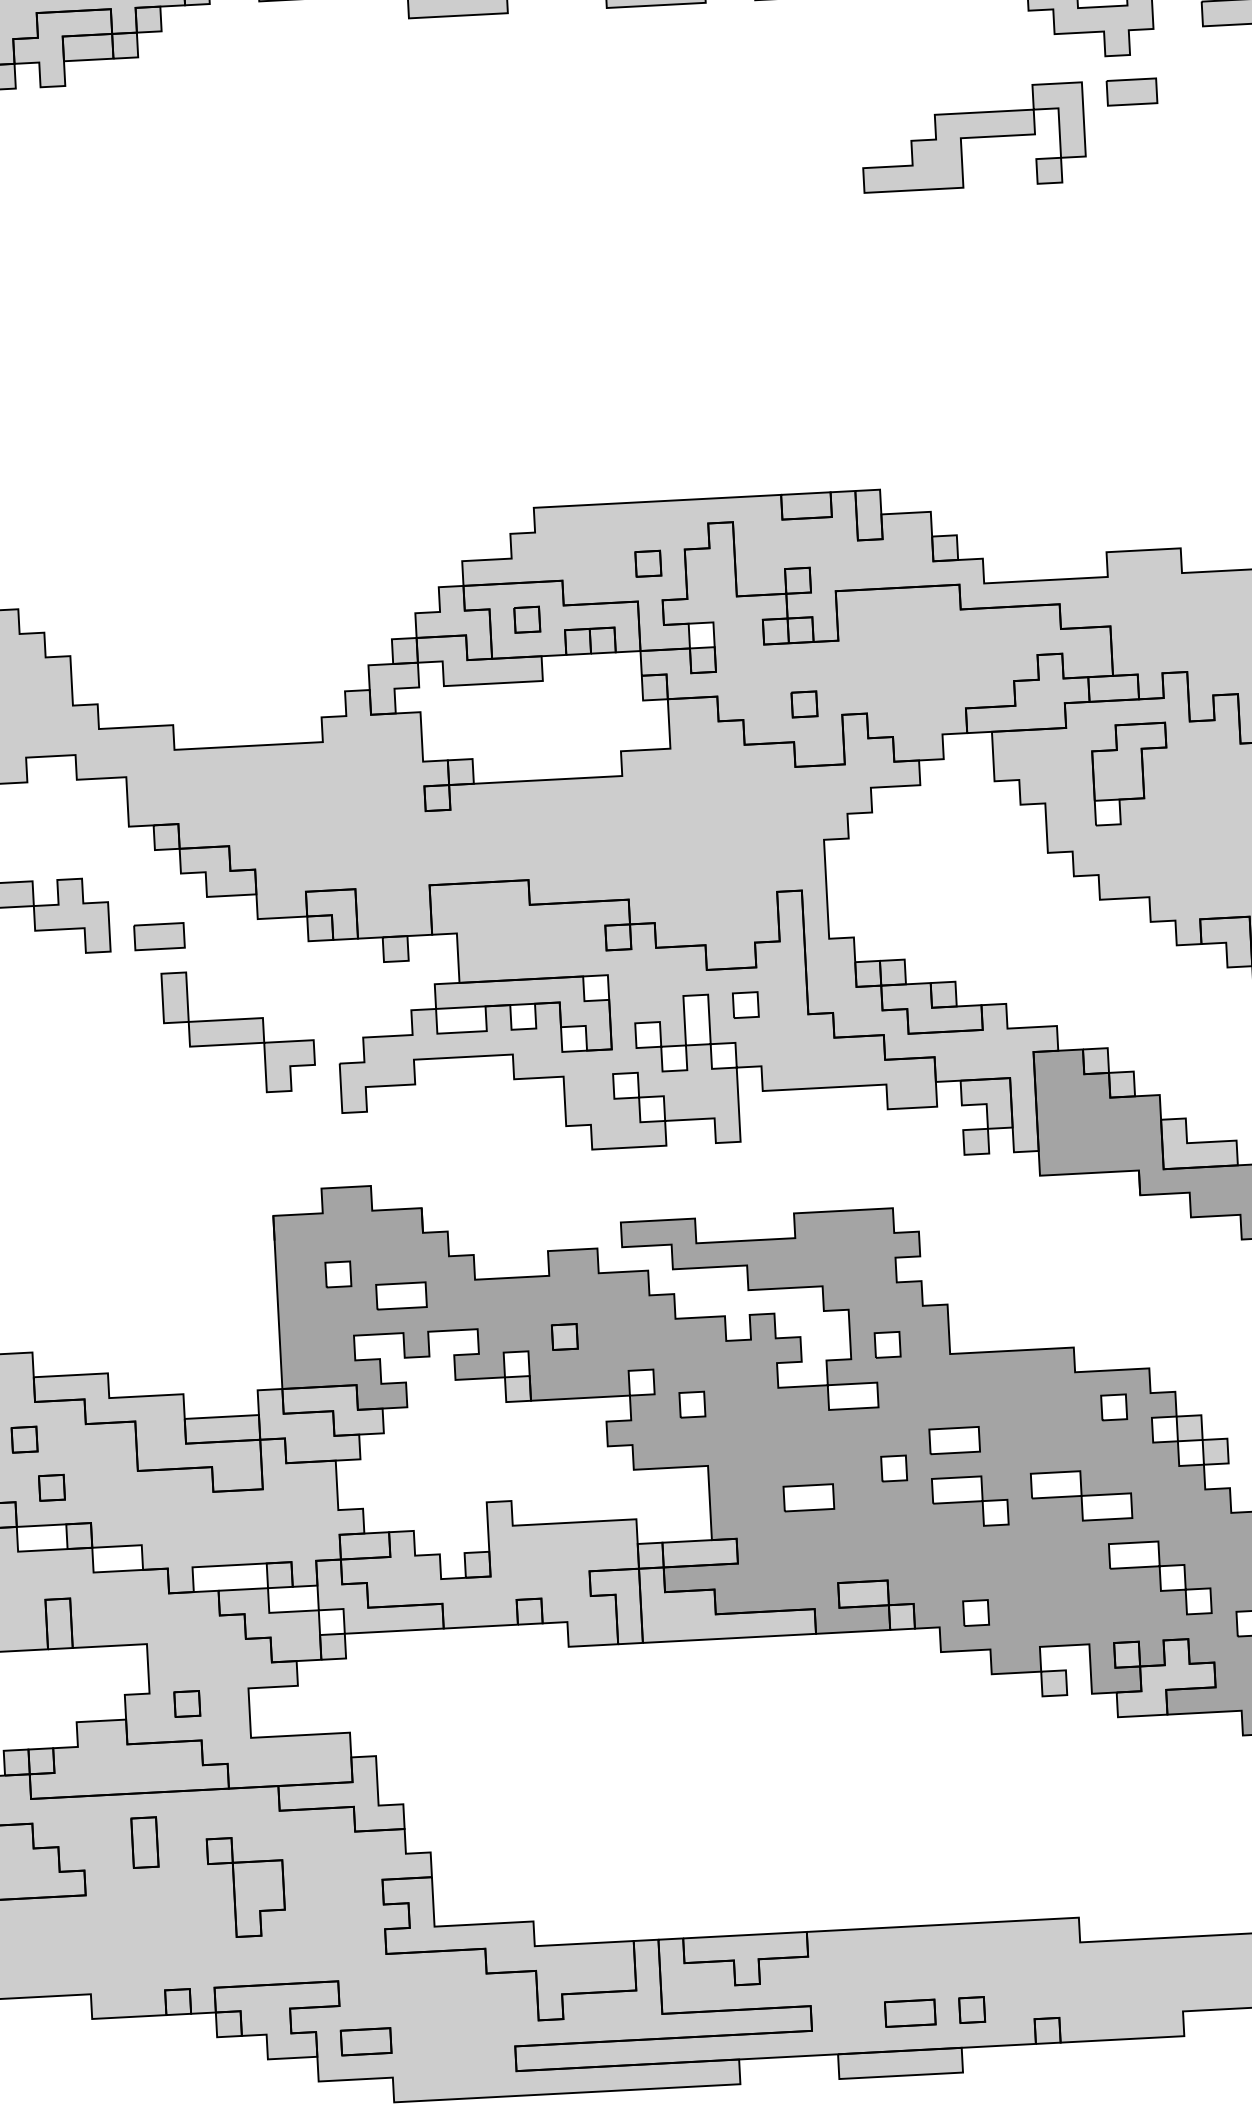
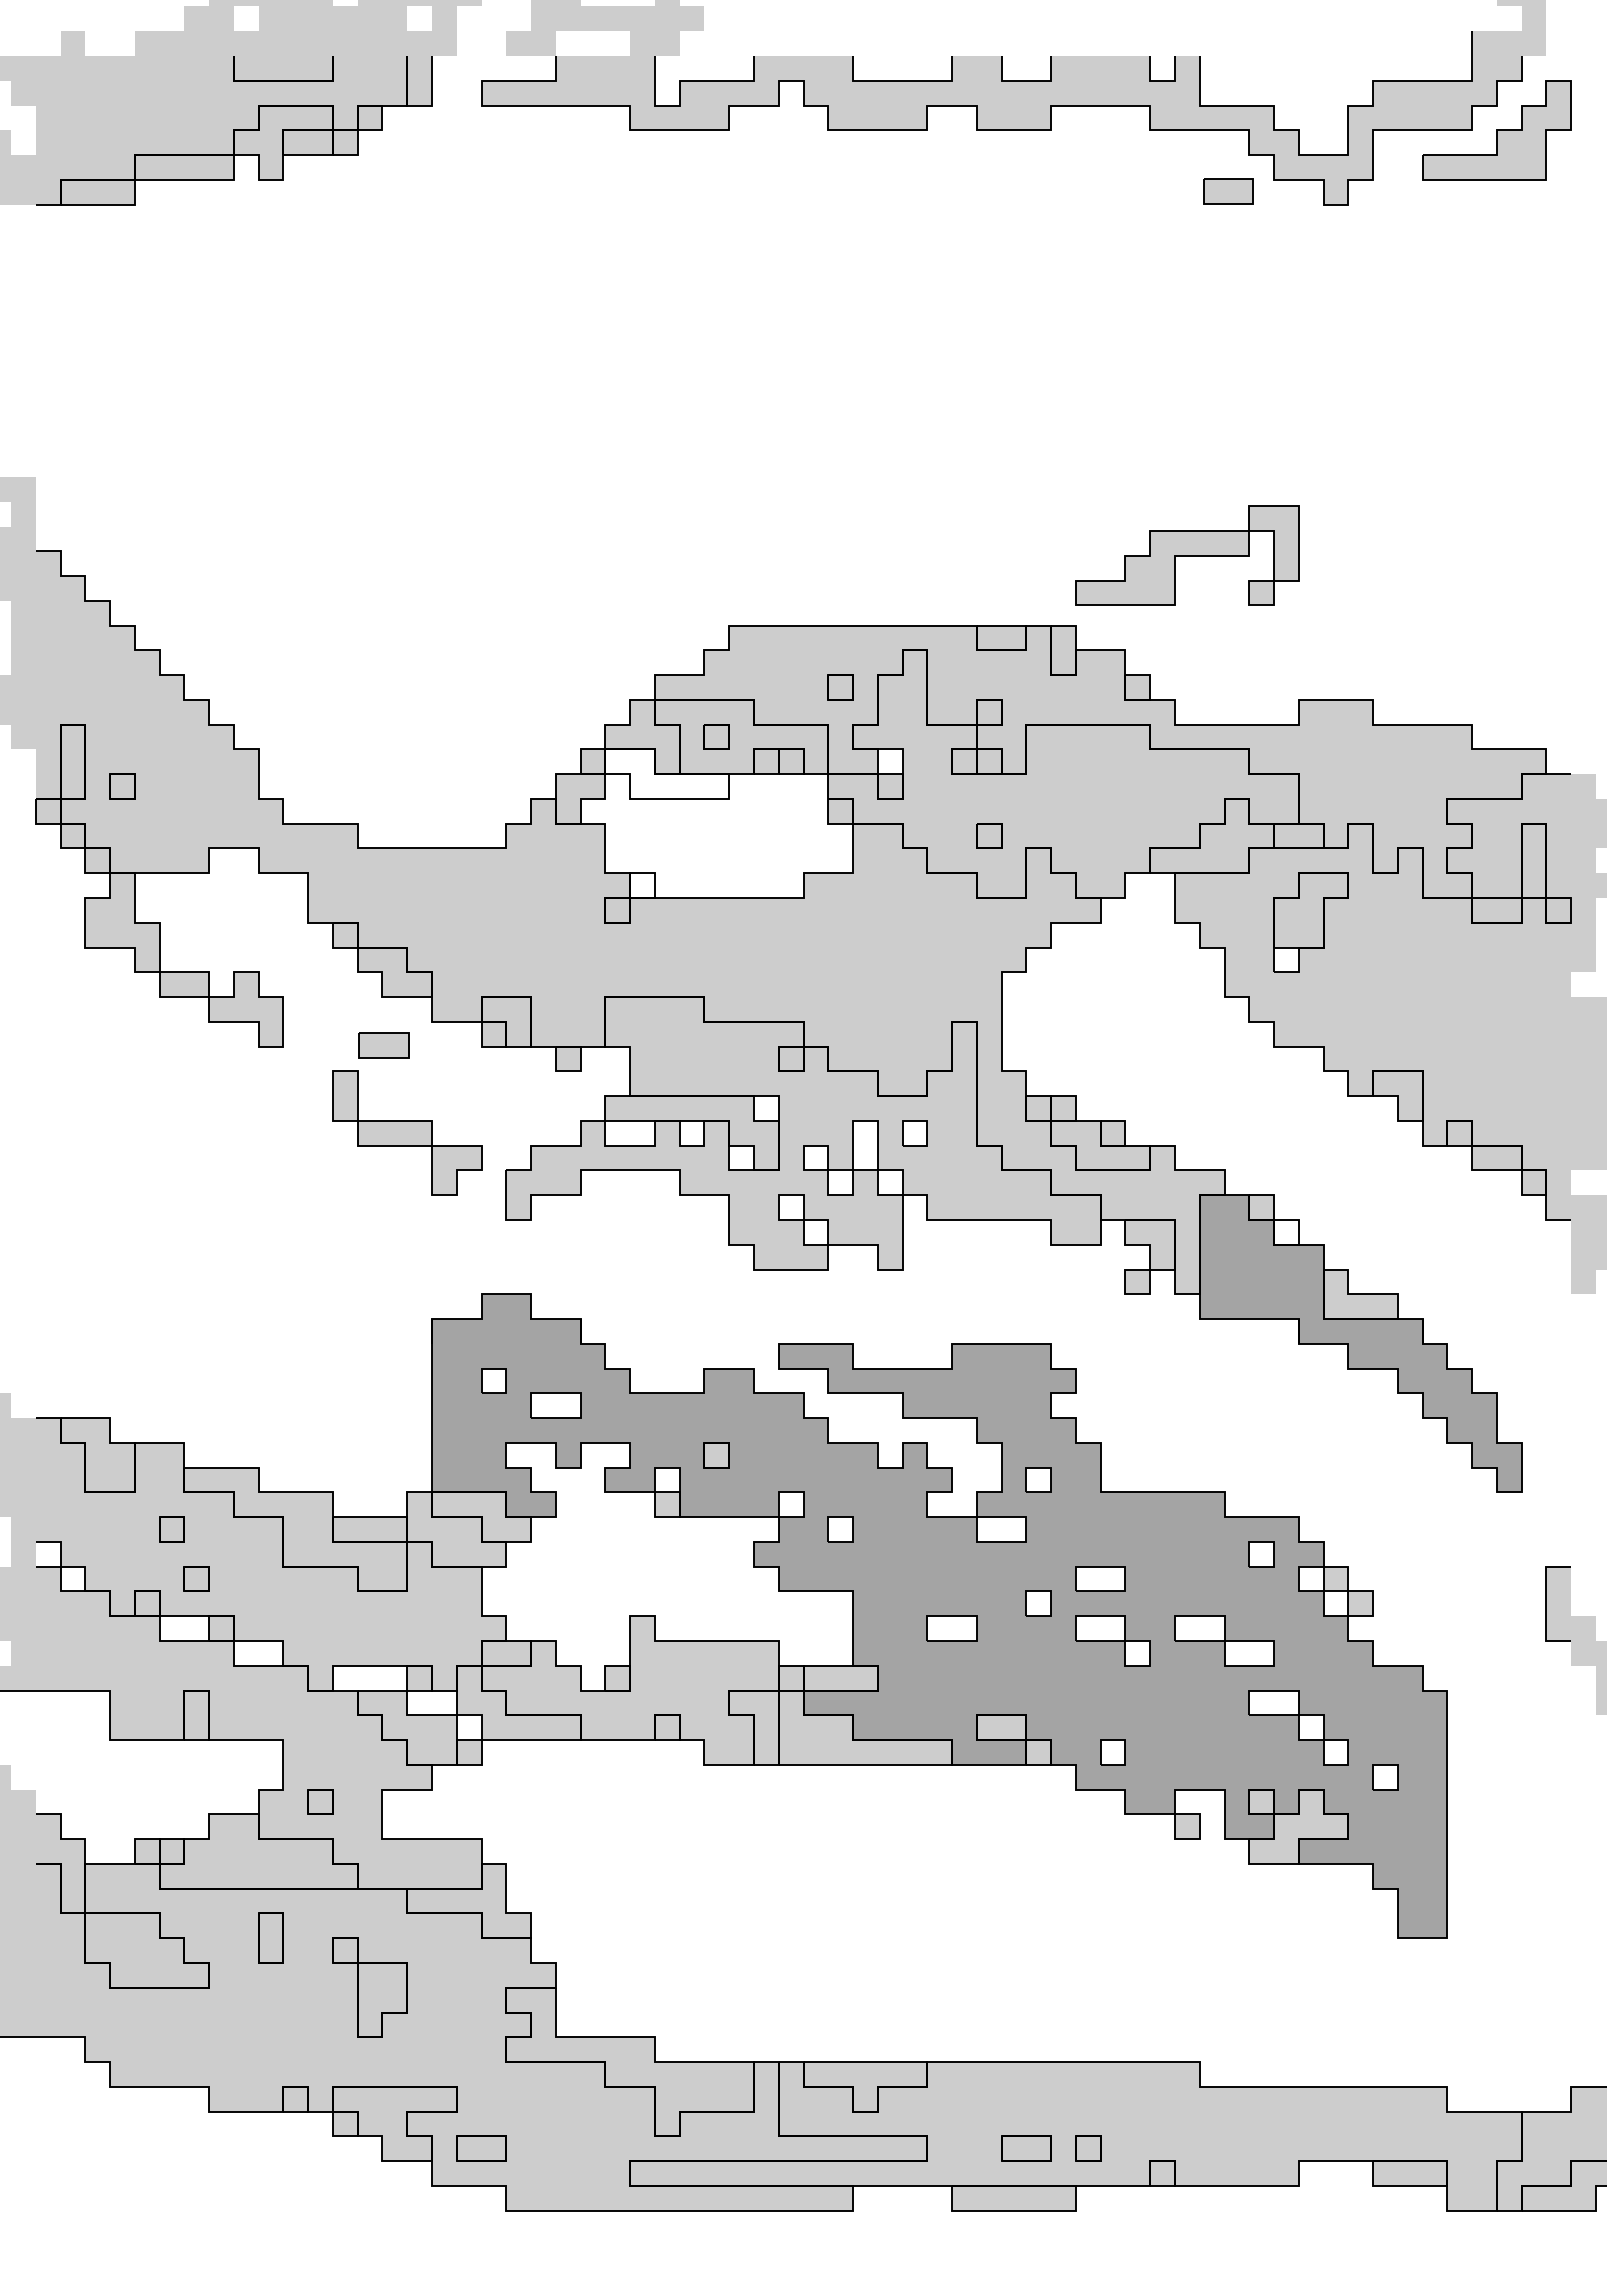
part: (1132, 91) -> (1228, 191), moved
part: (973, 137) -> (1187, 555), moved
fill: (479, 658) -> (667, 773), removed
fill: (460, 771) -> (642, 885), removed
part: (159, 936) -> (383, 1045), moved
fill: (1122, 1083) -> (1286, 1231), removed

